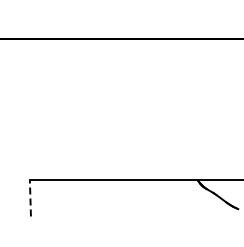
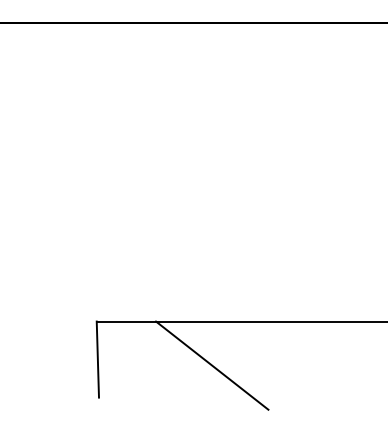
line: (30, 197) -> (98, 357), dashed -> solid
line: (84, 201) -> (211, 366), added

